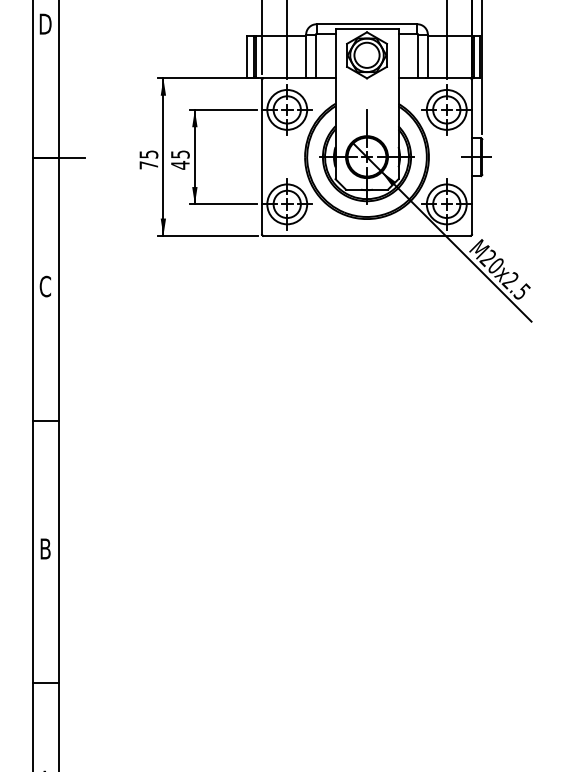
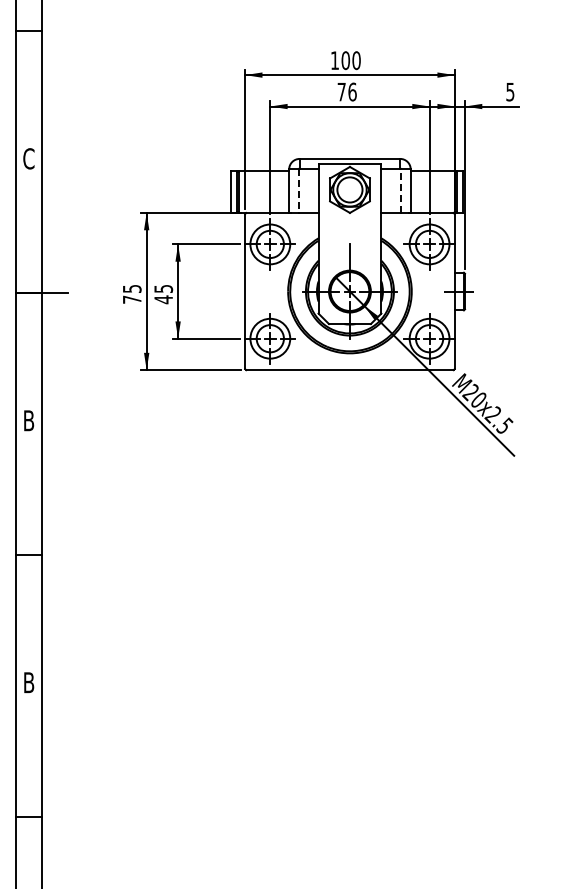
text: (45, 23) -> (29, 158), D -> C
line: (315, 56) -> (298, 191), solid -> dashed
line: (418, 56) -> (401, 191), solid -> dashed
text: (44, 286) -> (28, 420), C -> B

